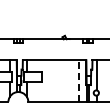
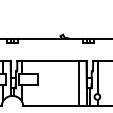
line: (79, 80) -> (79, 83), dashed -> solid

